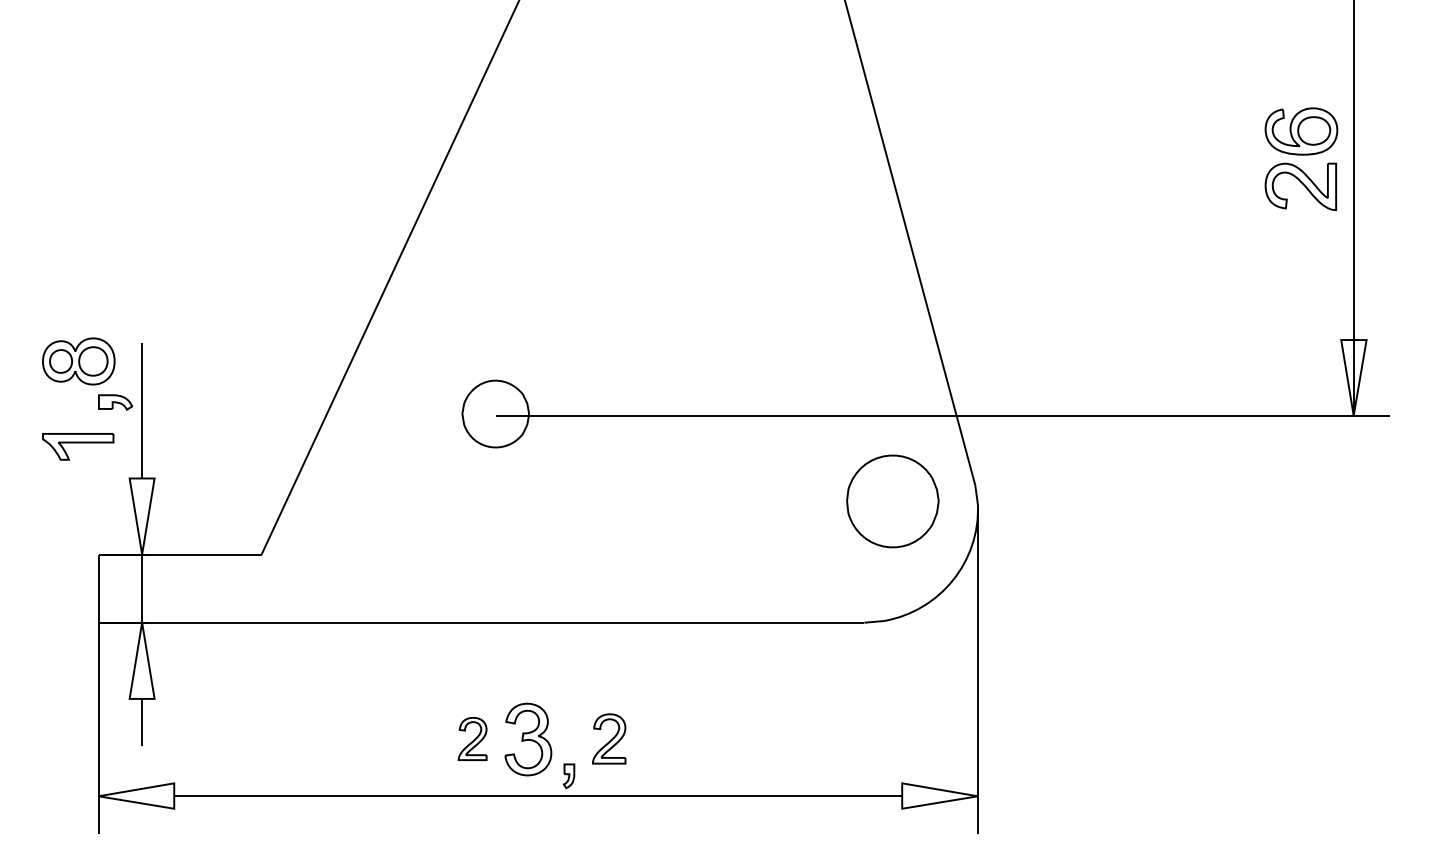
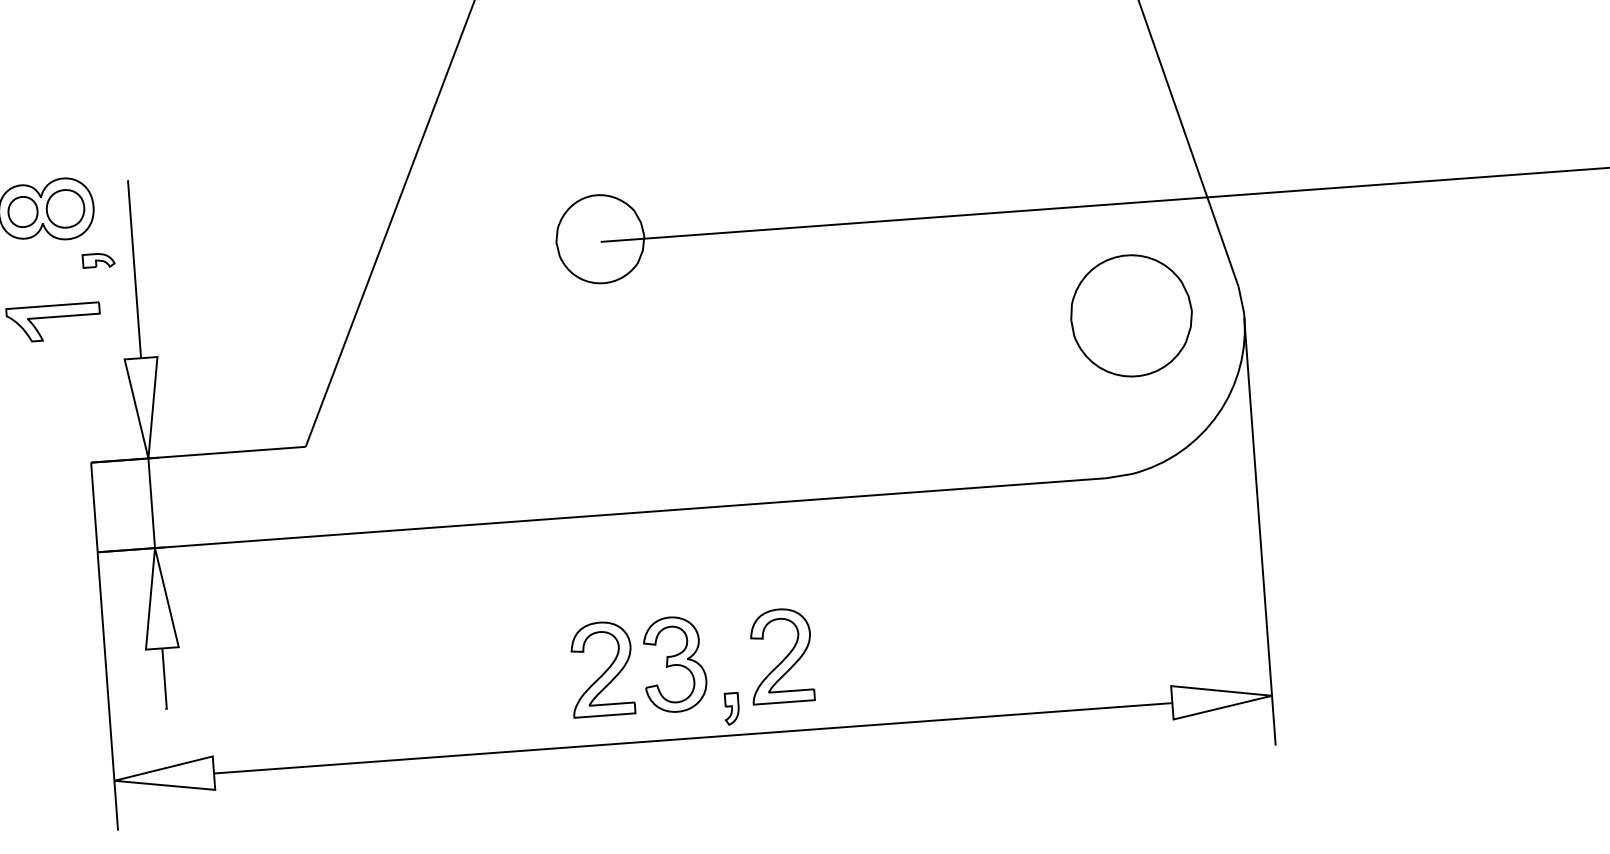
part: (115, 402) -> (98, 260), size x0.71
part: (472, 738) -> (601, 668), size x1.67
part: (609, 738) -> (781, 655), size x1.43

